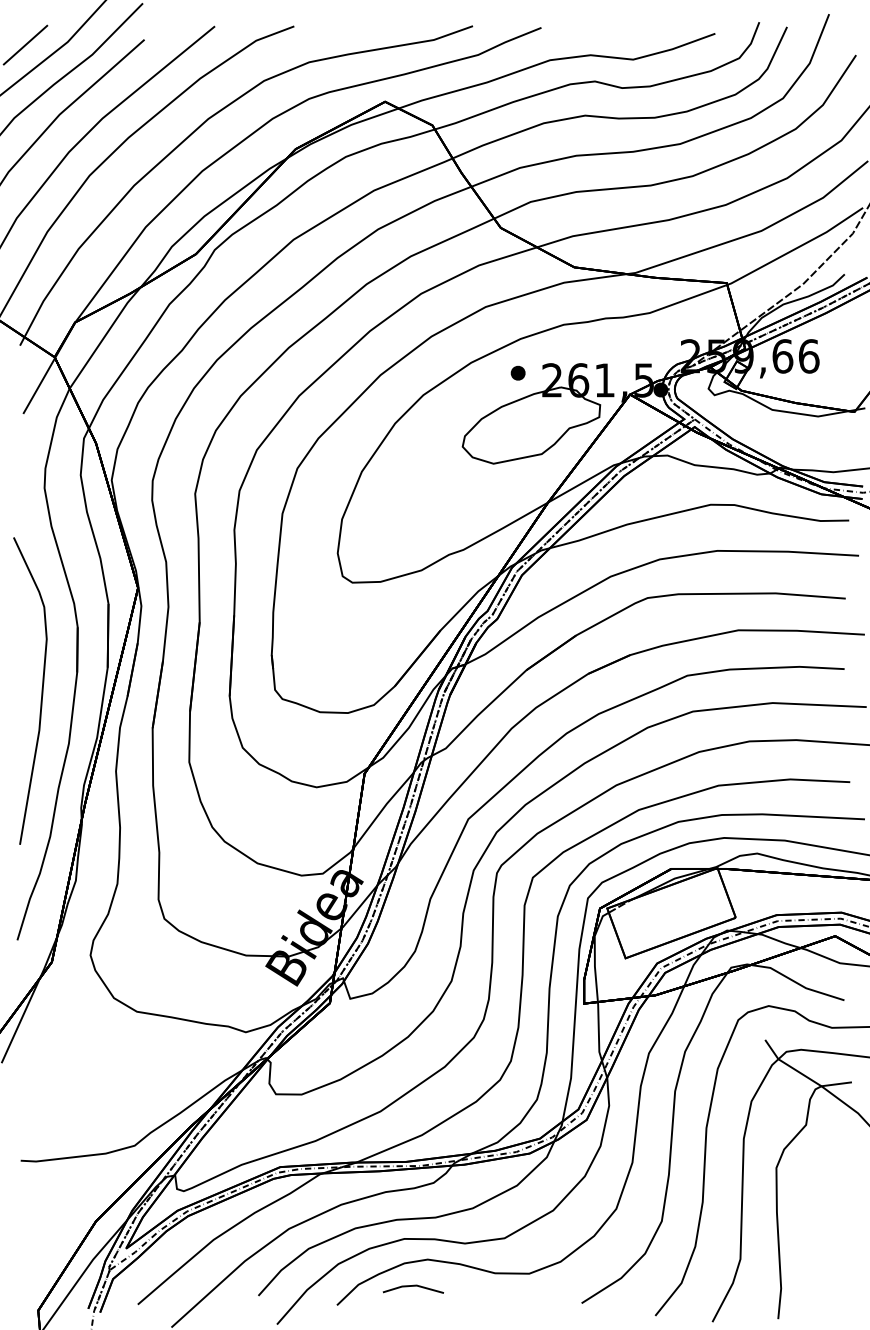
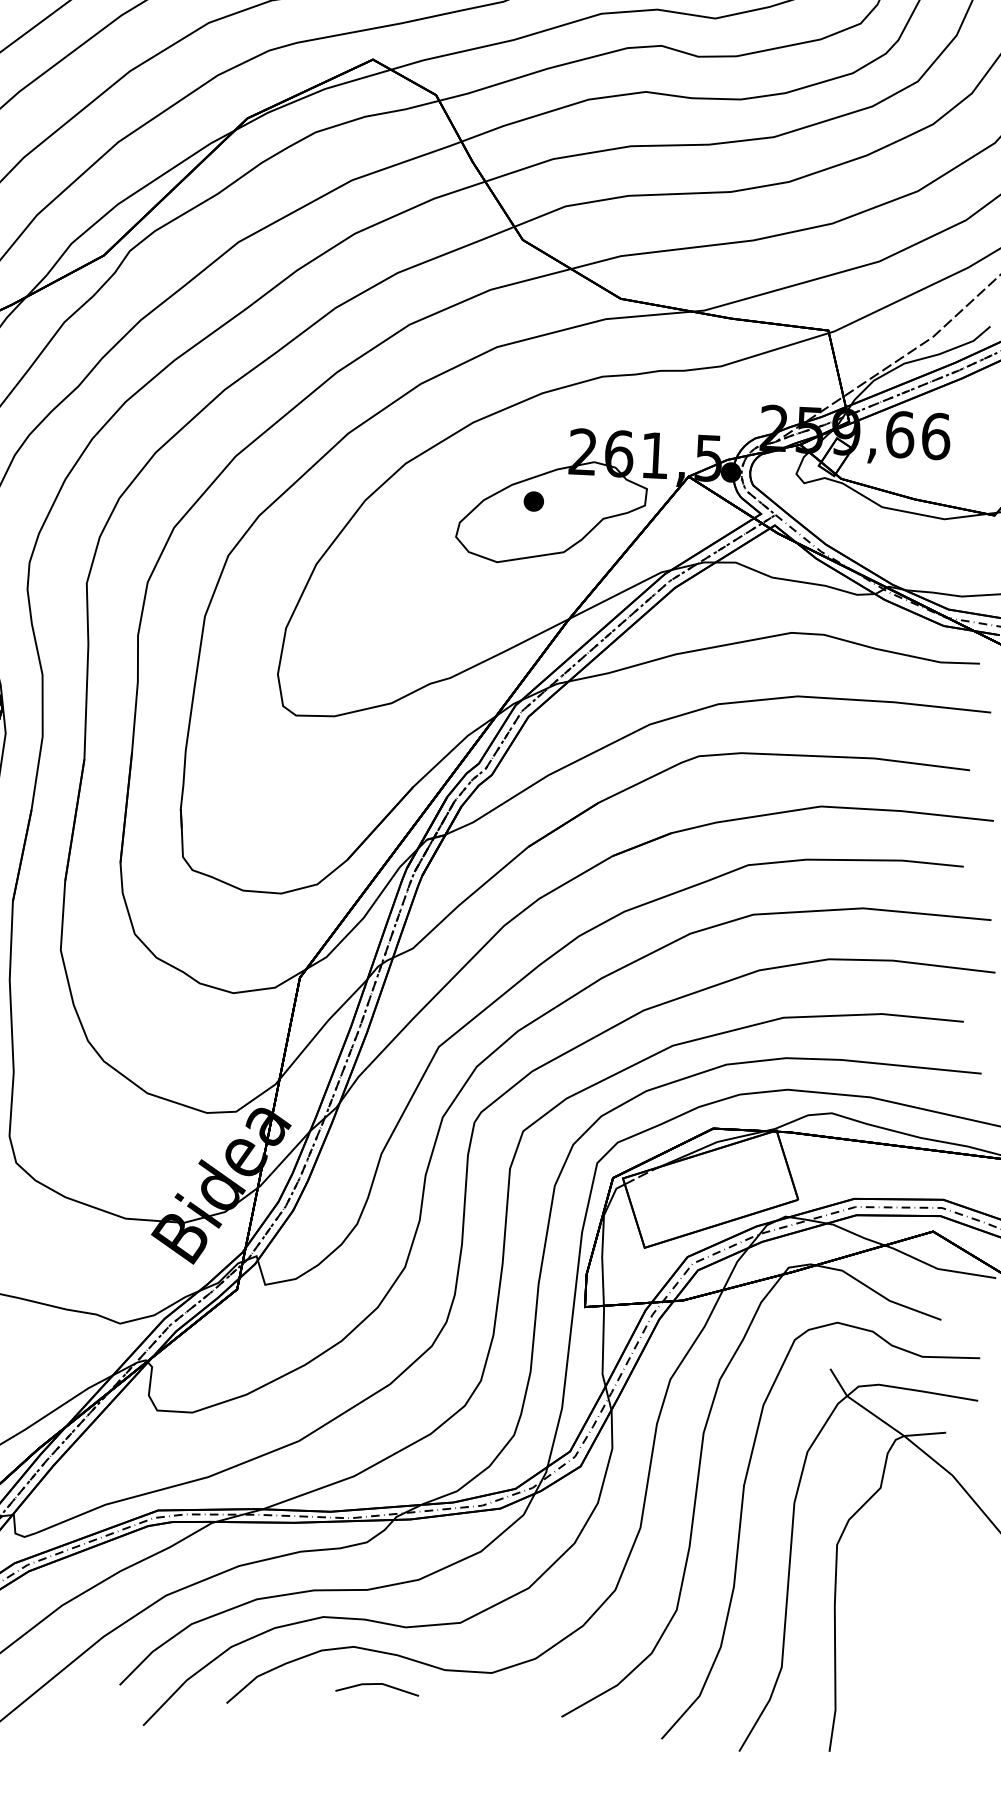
part: (517, 372) -> (532, 500), moved
line: (412, 1286) -> (376, 1684), moved

